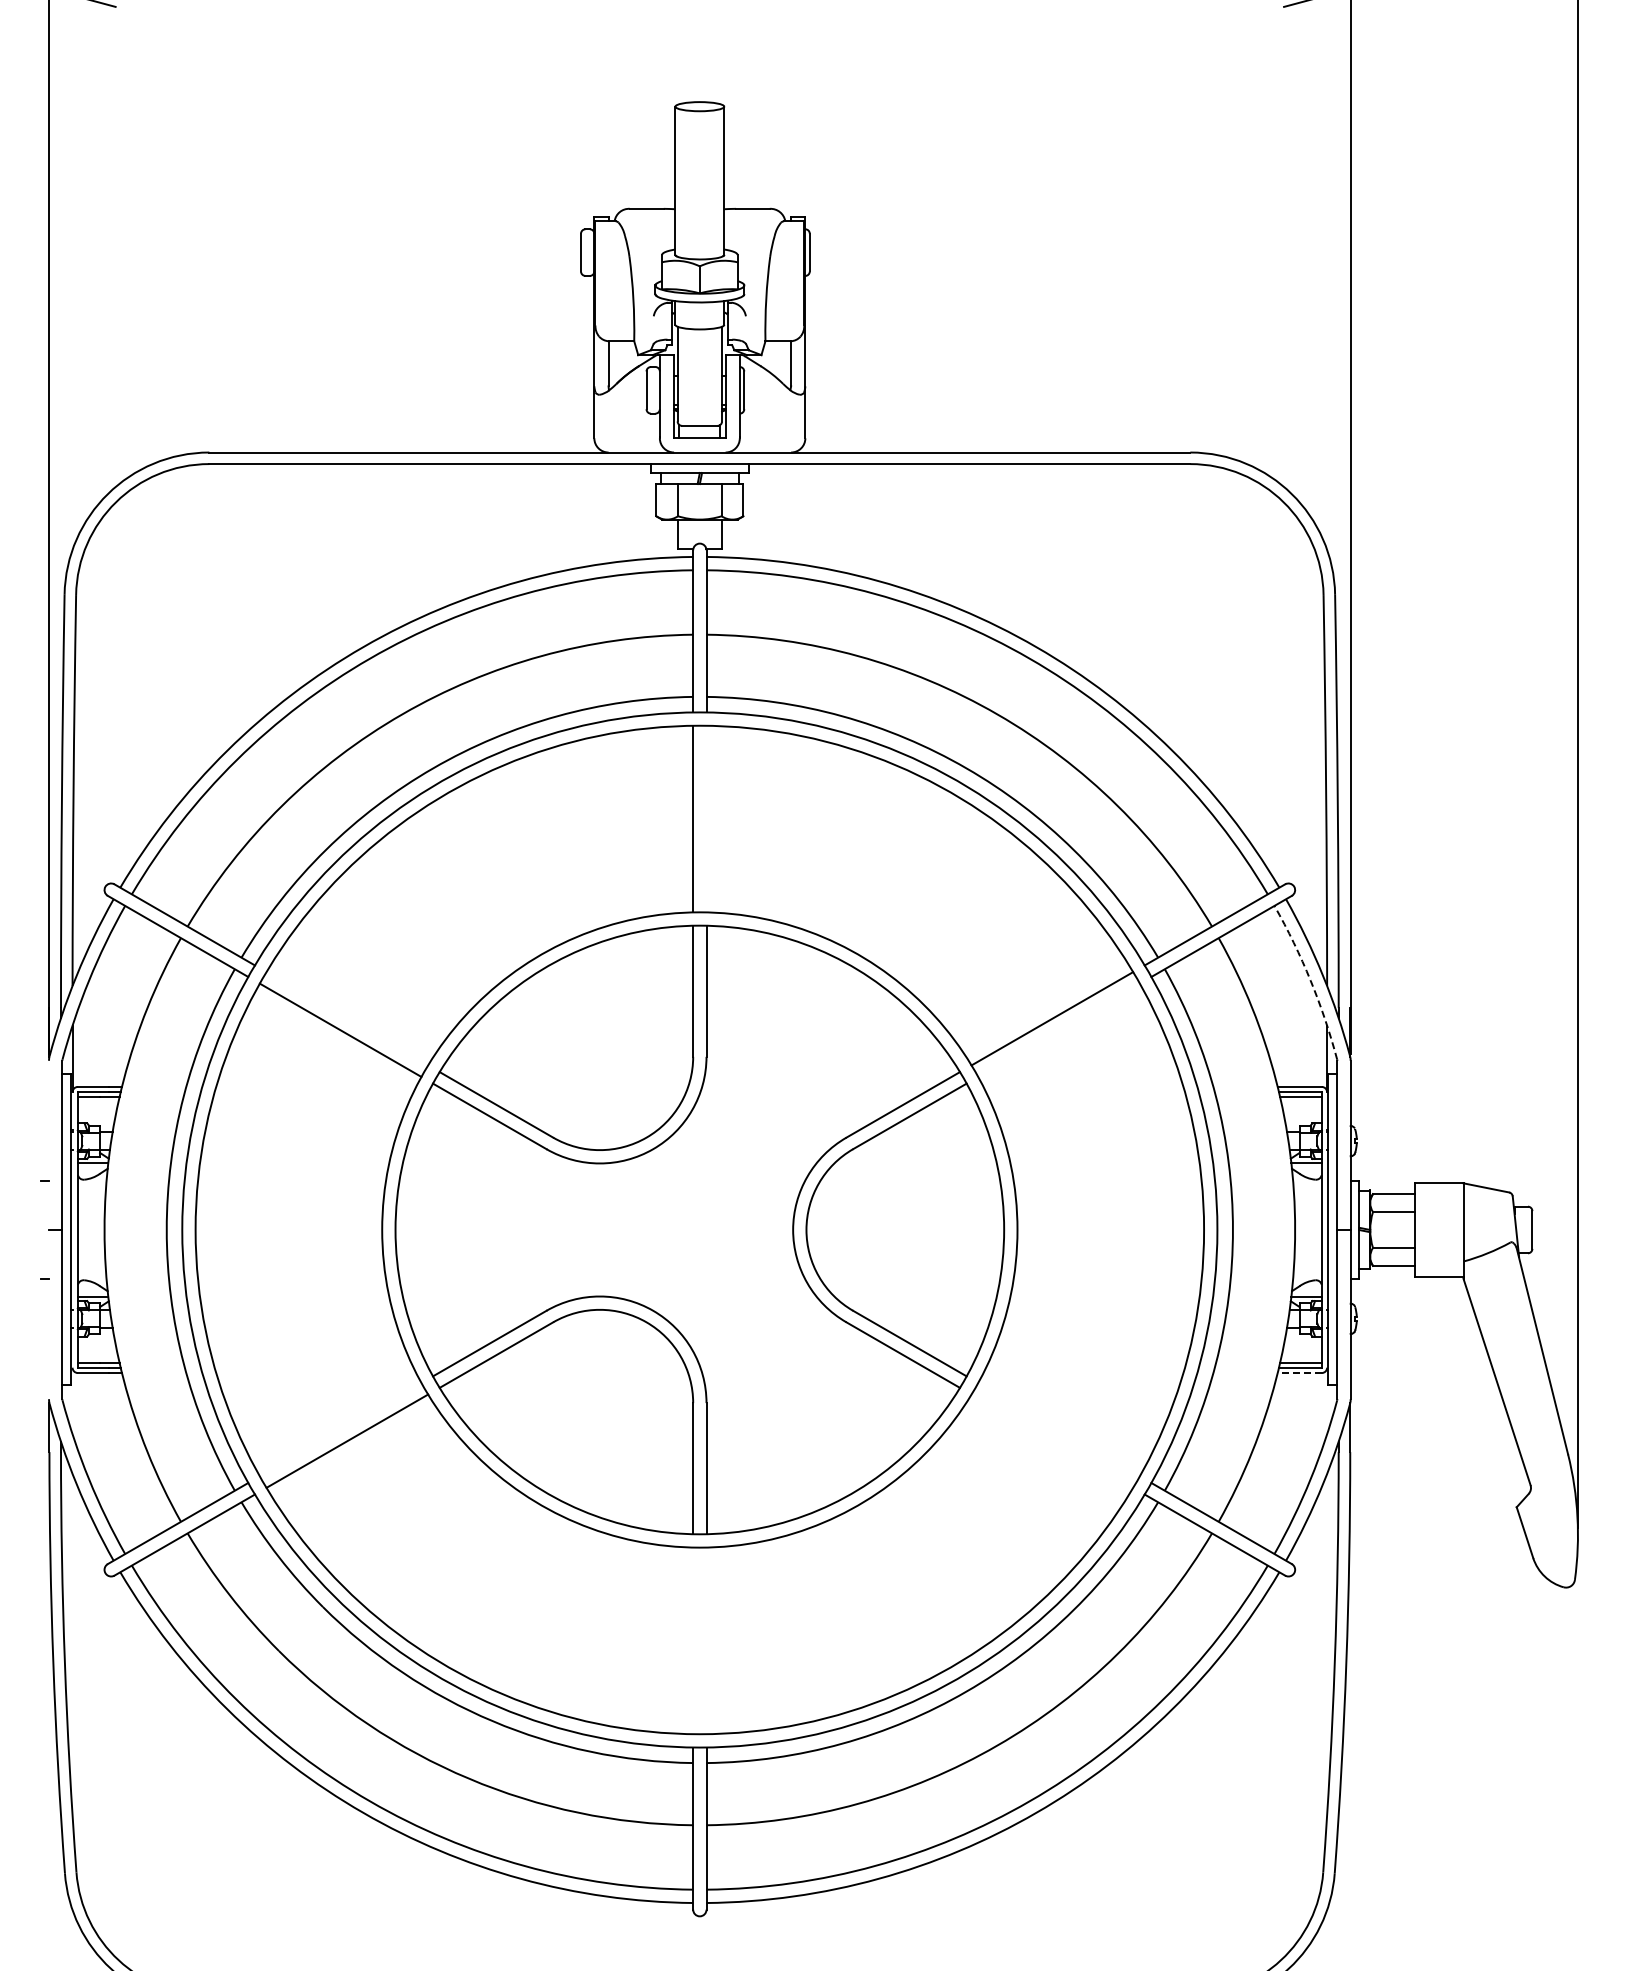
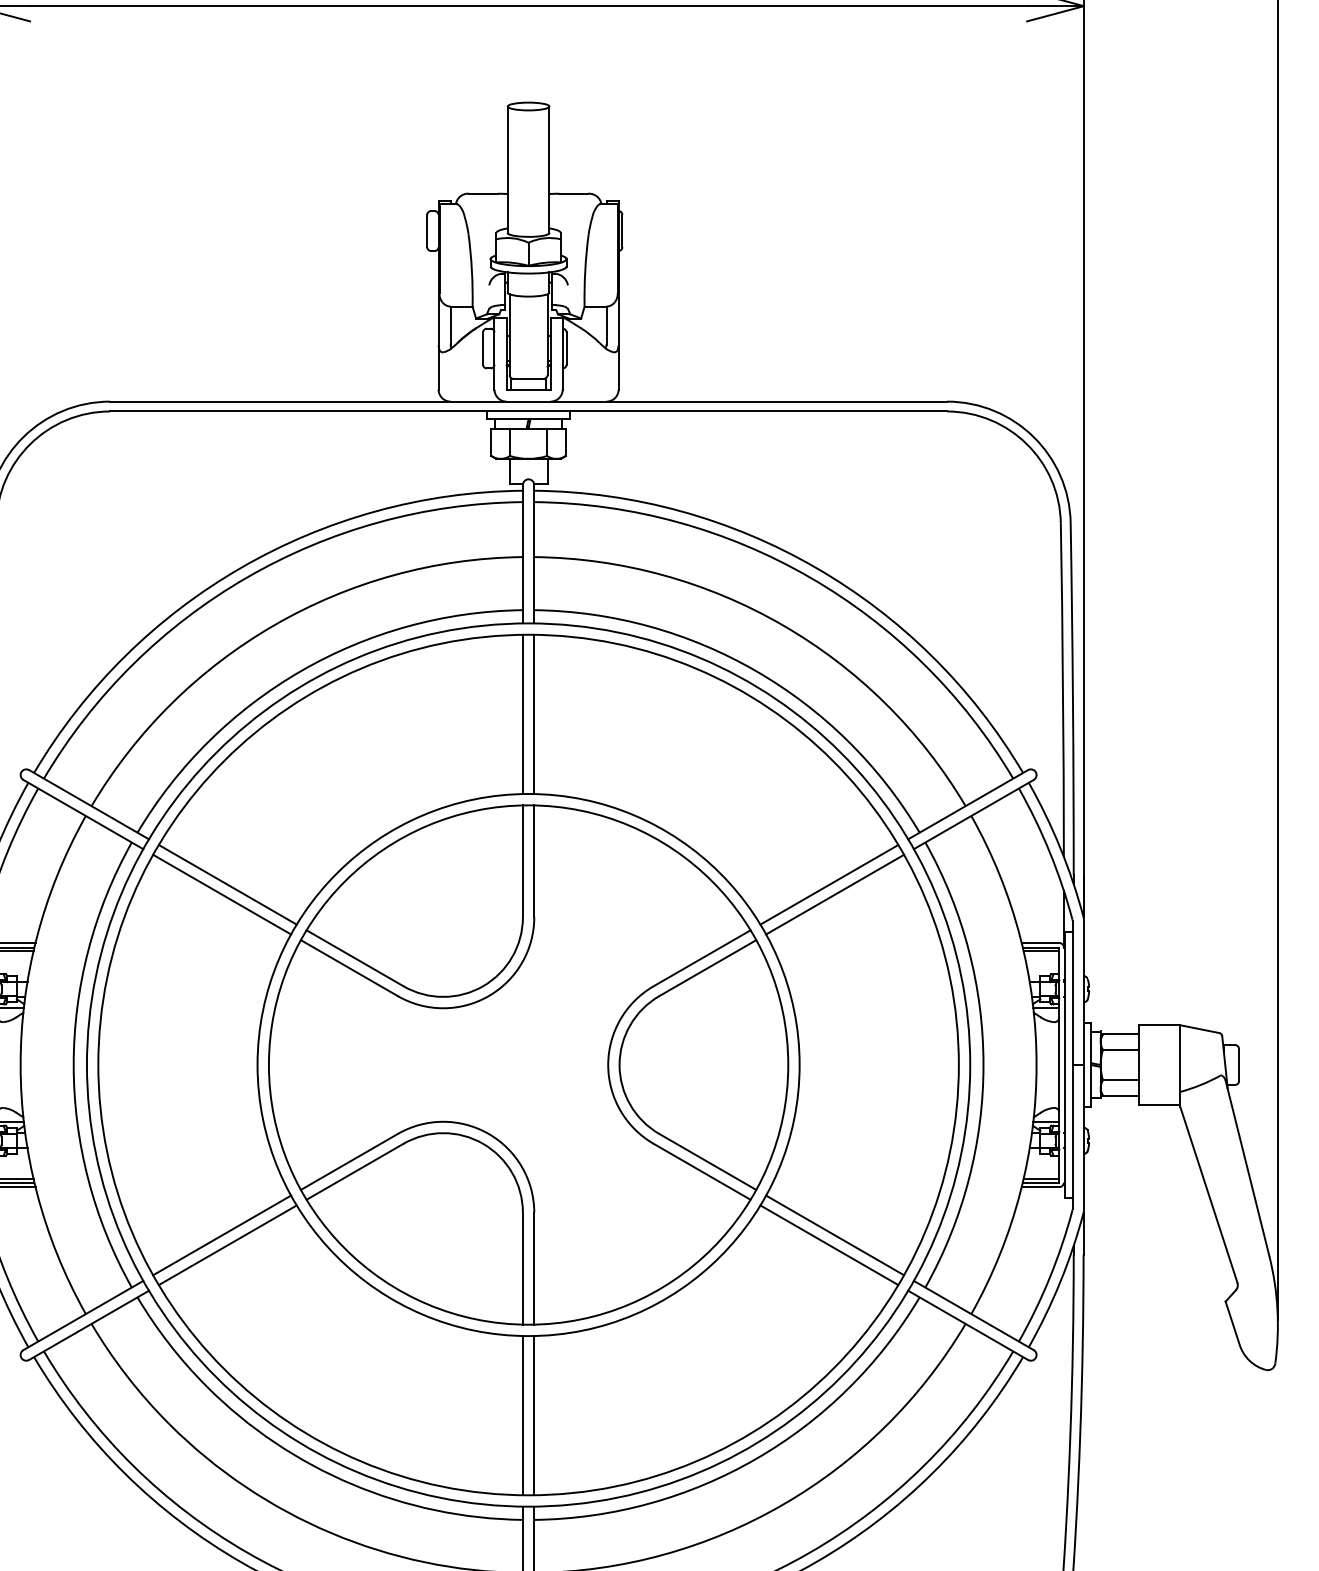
line: (706, 818) -> (534, 713), added
arc: (1310, 980) -> (1049, 852), dashed -> solid
line: (347, 1018) -> (227, 884), added
line: (1058, 1029) -> (834, 893), added
line: (1299, 1373) -> (1040, 1187), dashed -> solid
line: (340, 1429) -> (221, 1235), added
line: (1058, 1429) -> (834, 1235), added
line: (1052, 1440) -> (829, 1244), added
line: (693, 1640) -> (523, 1415), added
line: (706, 1640) -> (534, 1415), added

